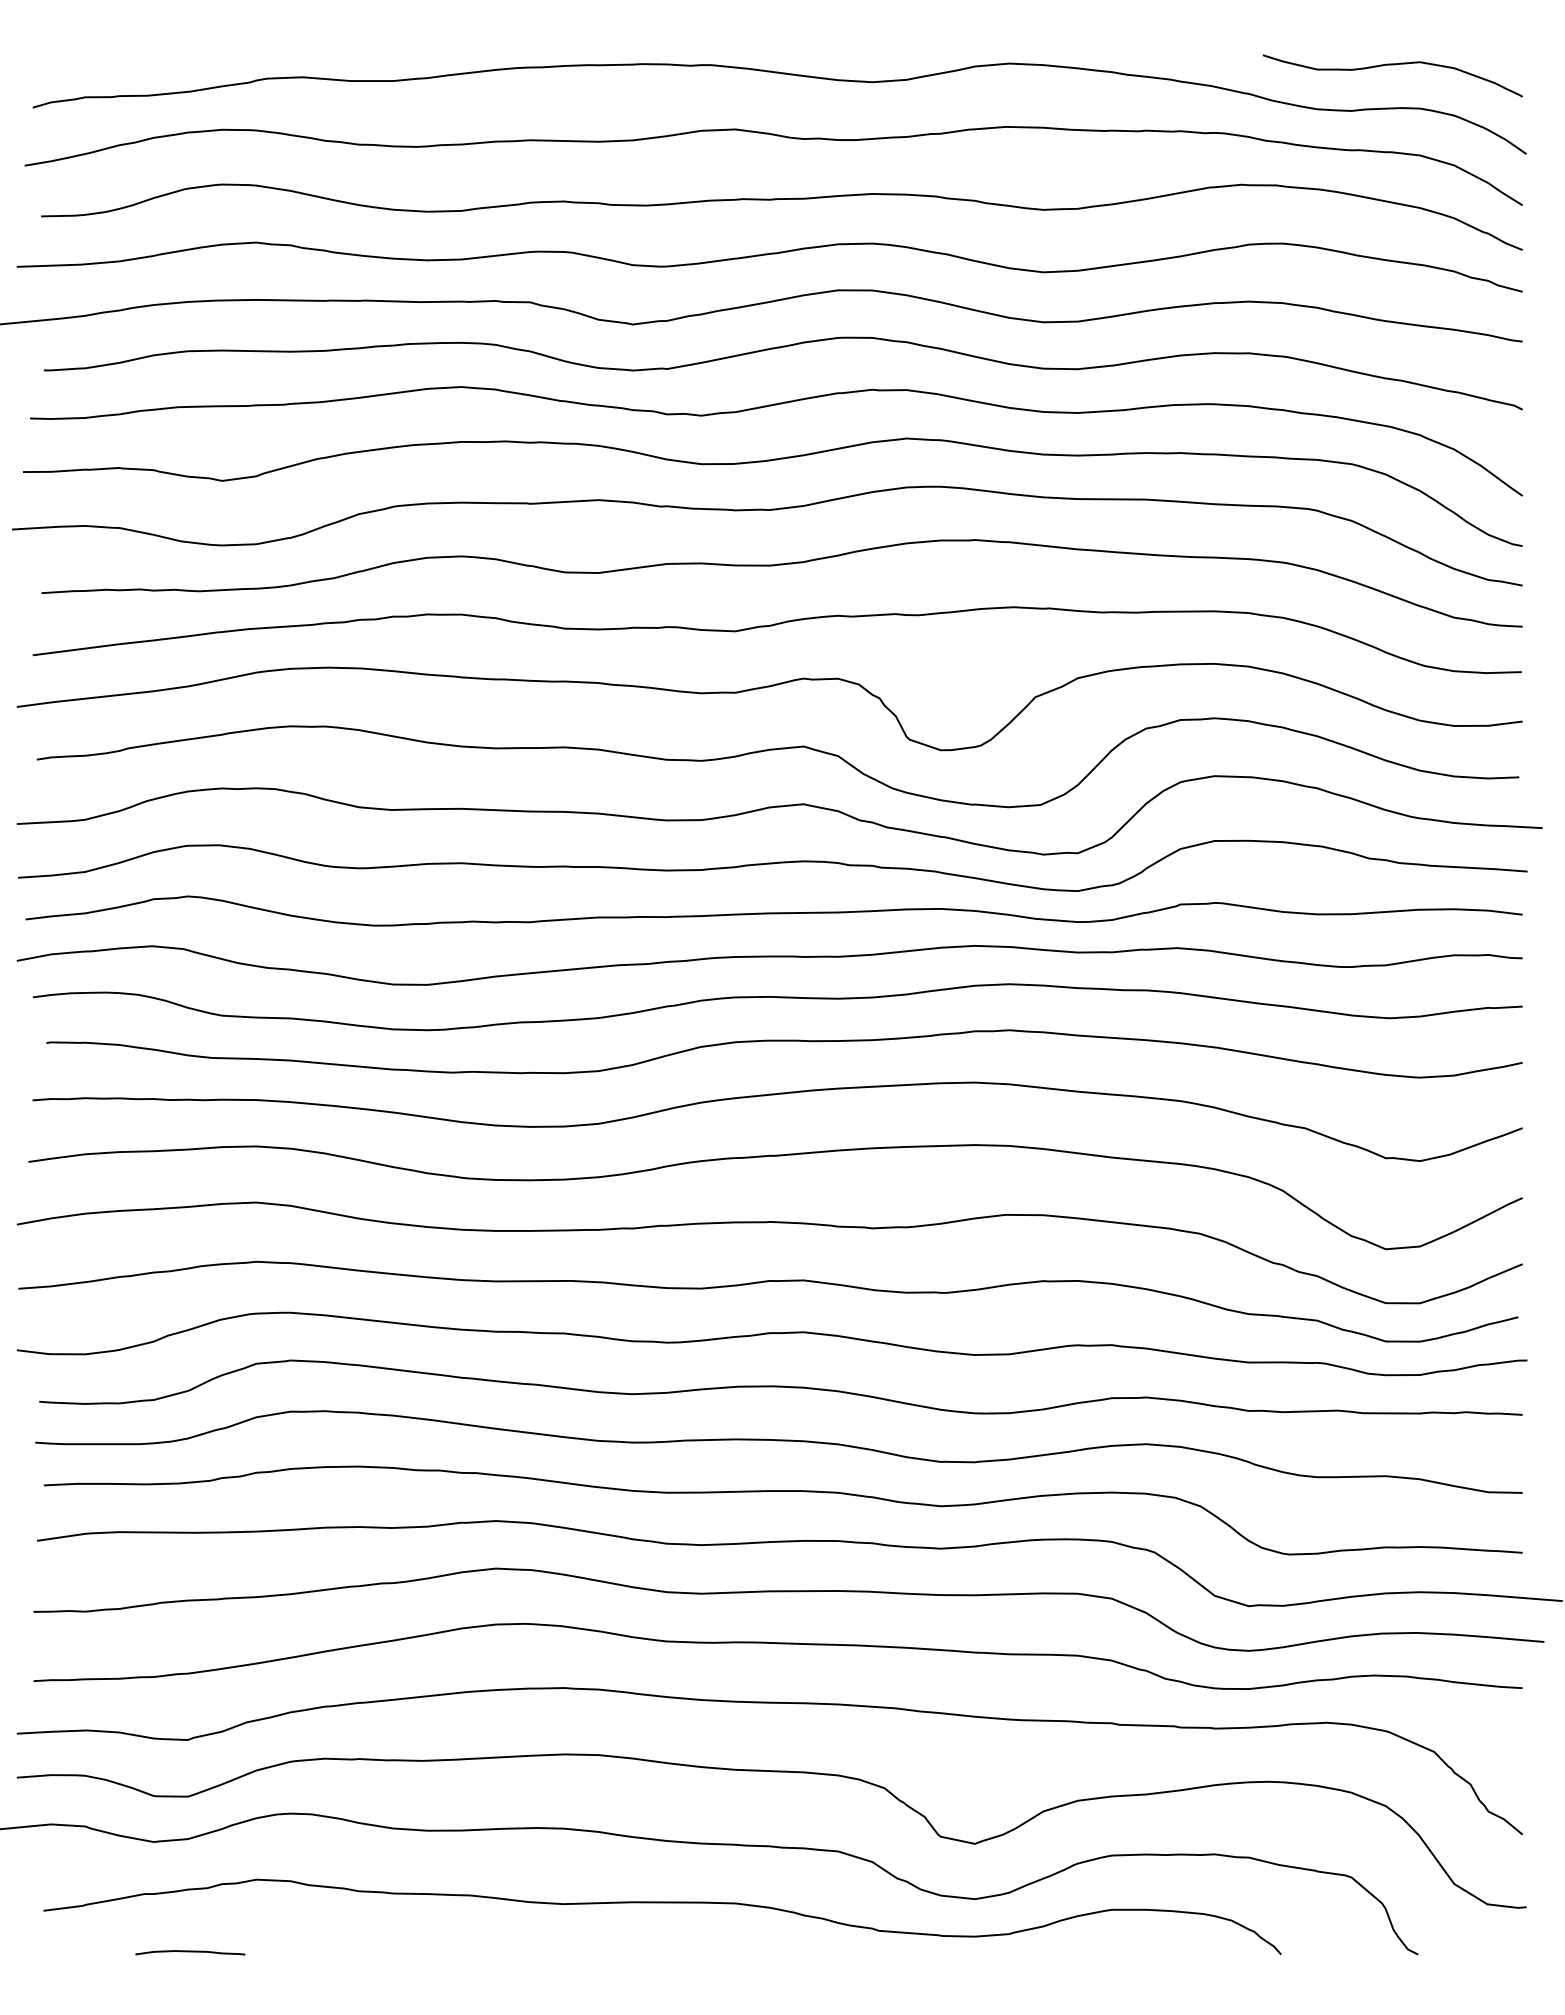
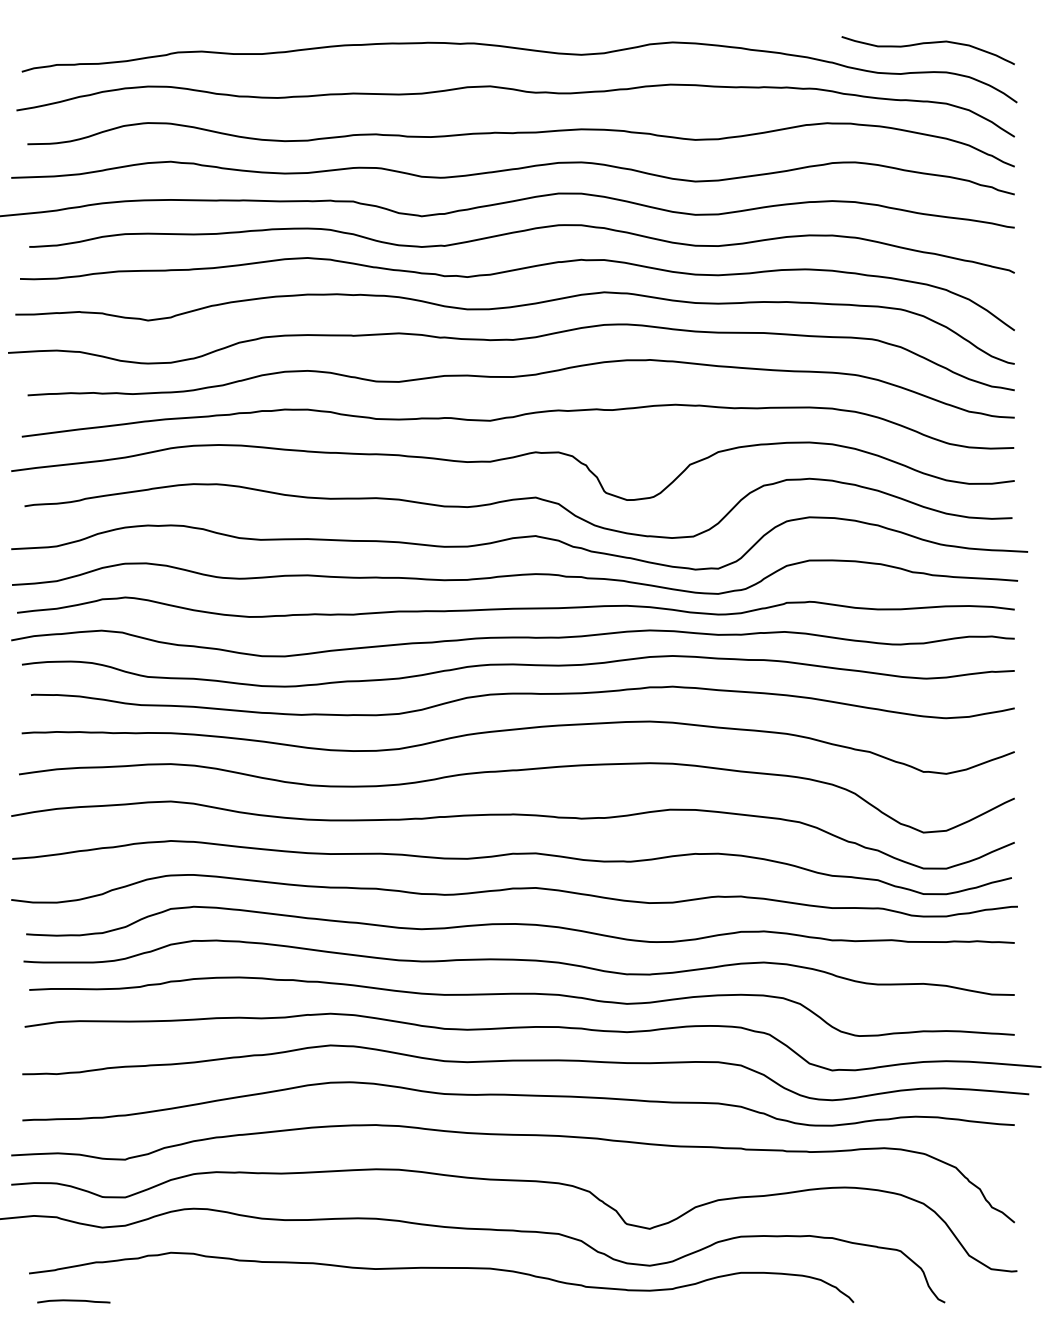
curve: (189, 1952) -> (73, 1301), moved

